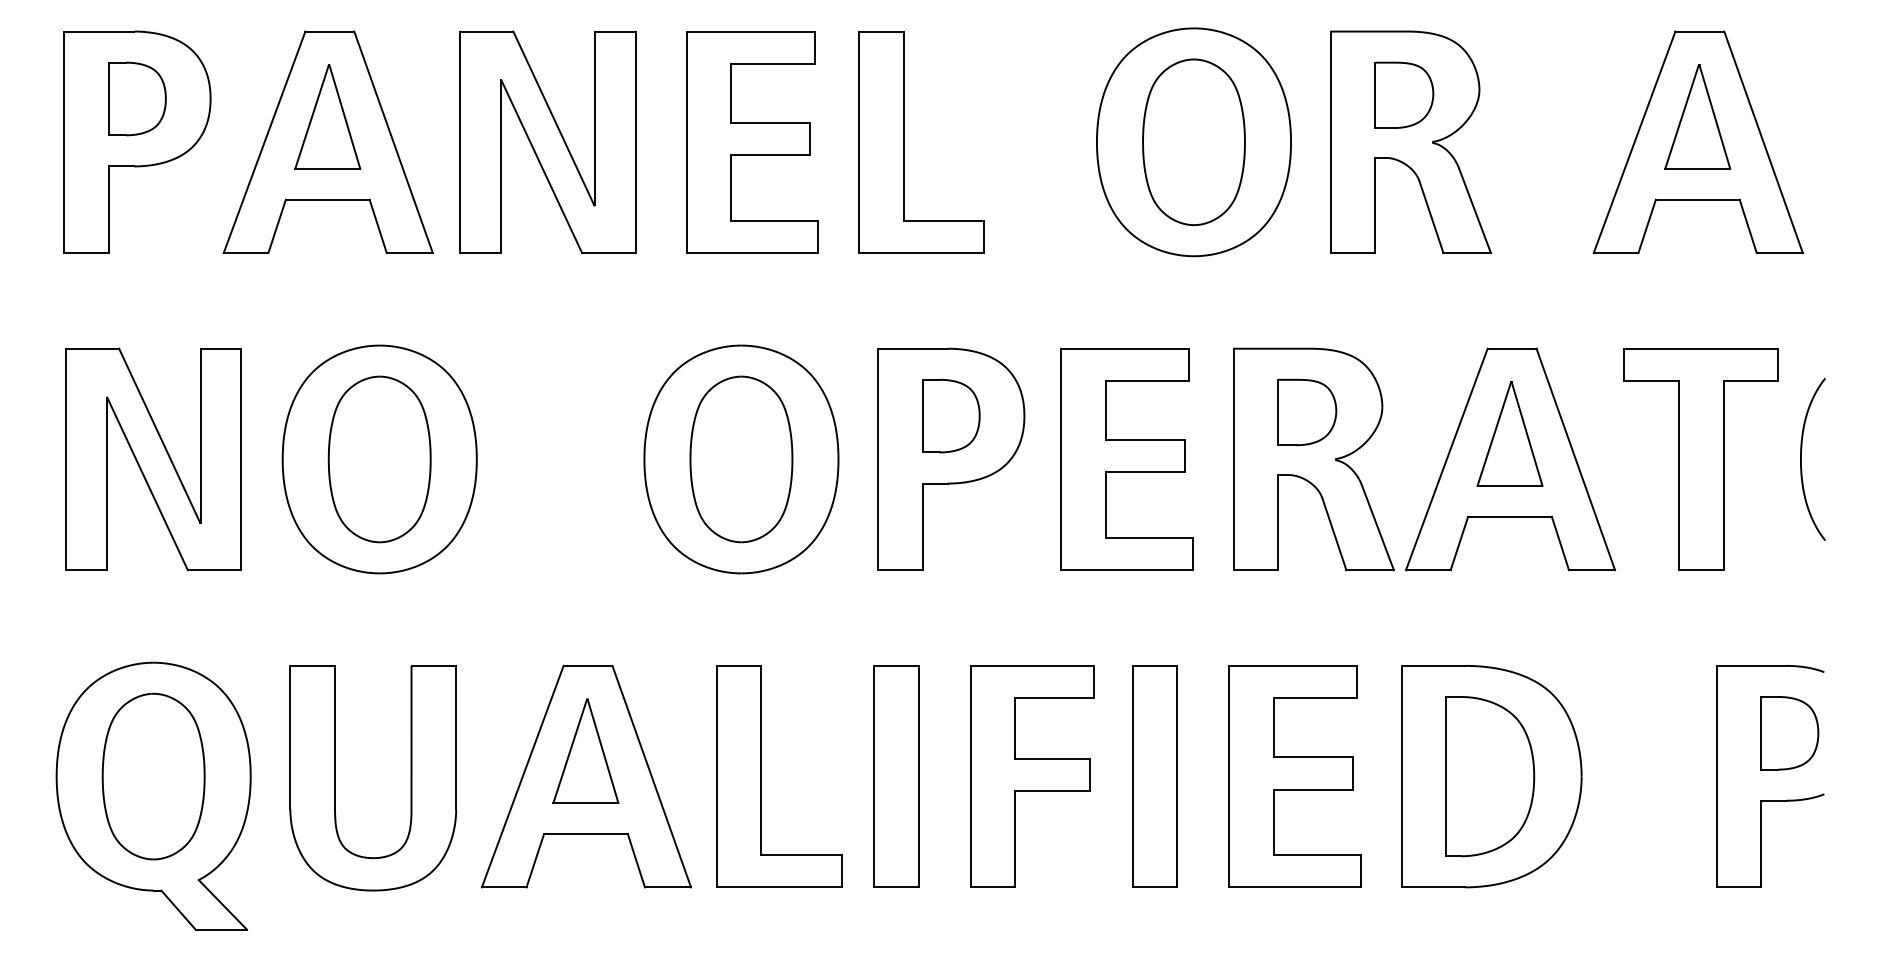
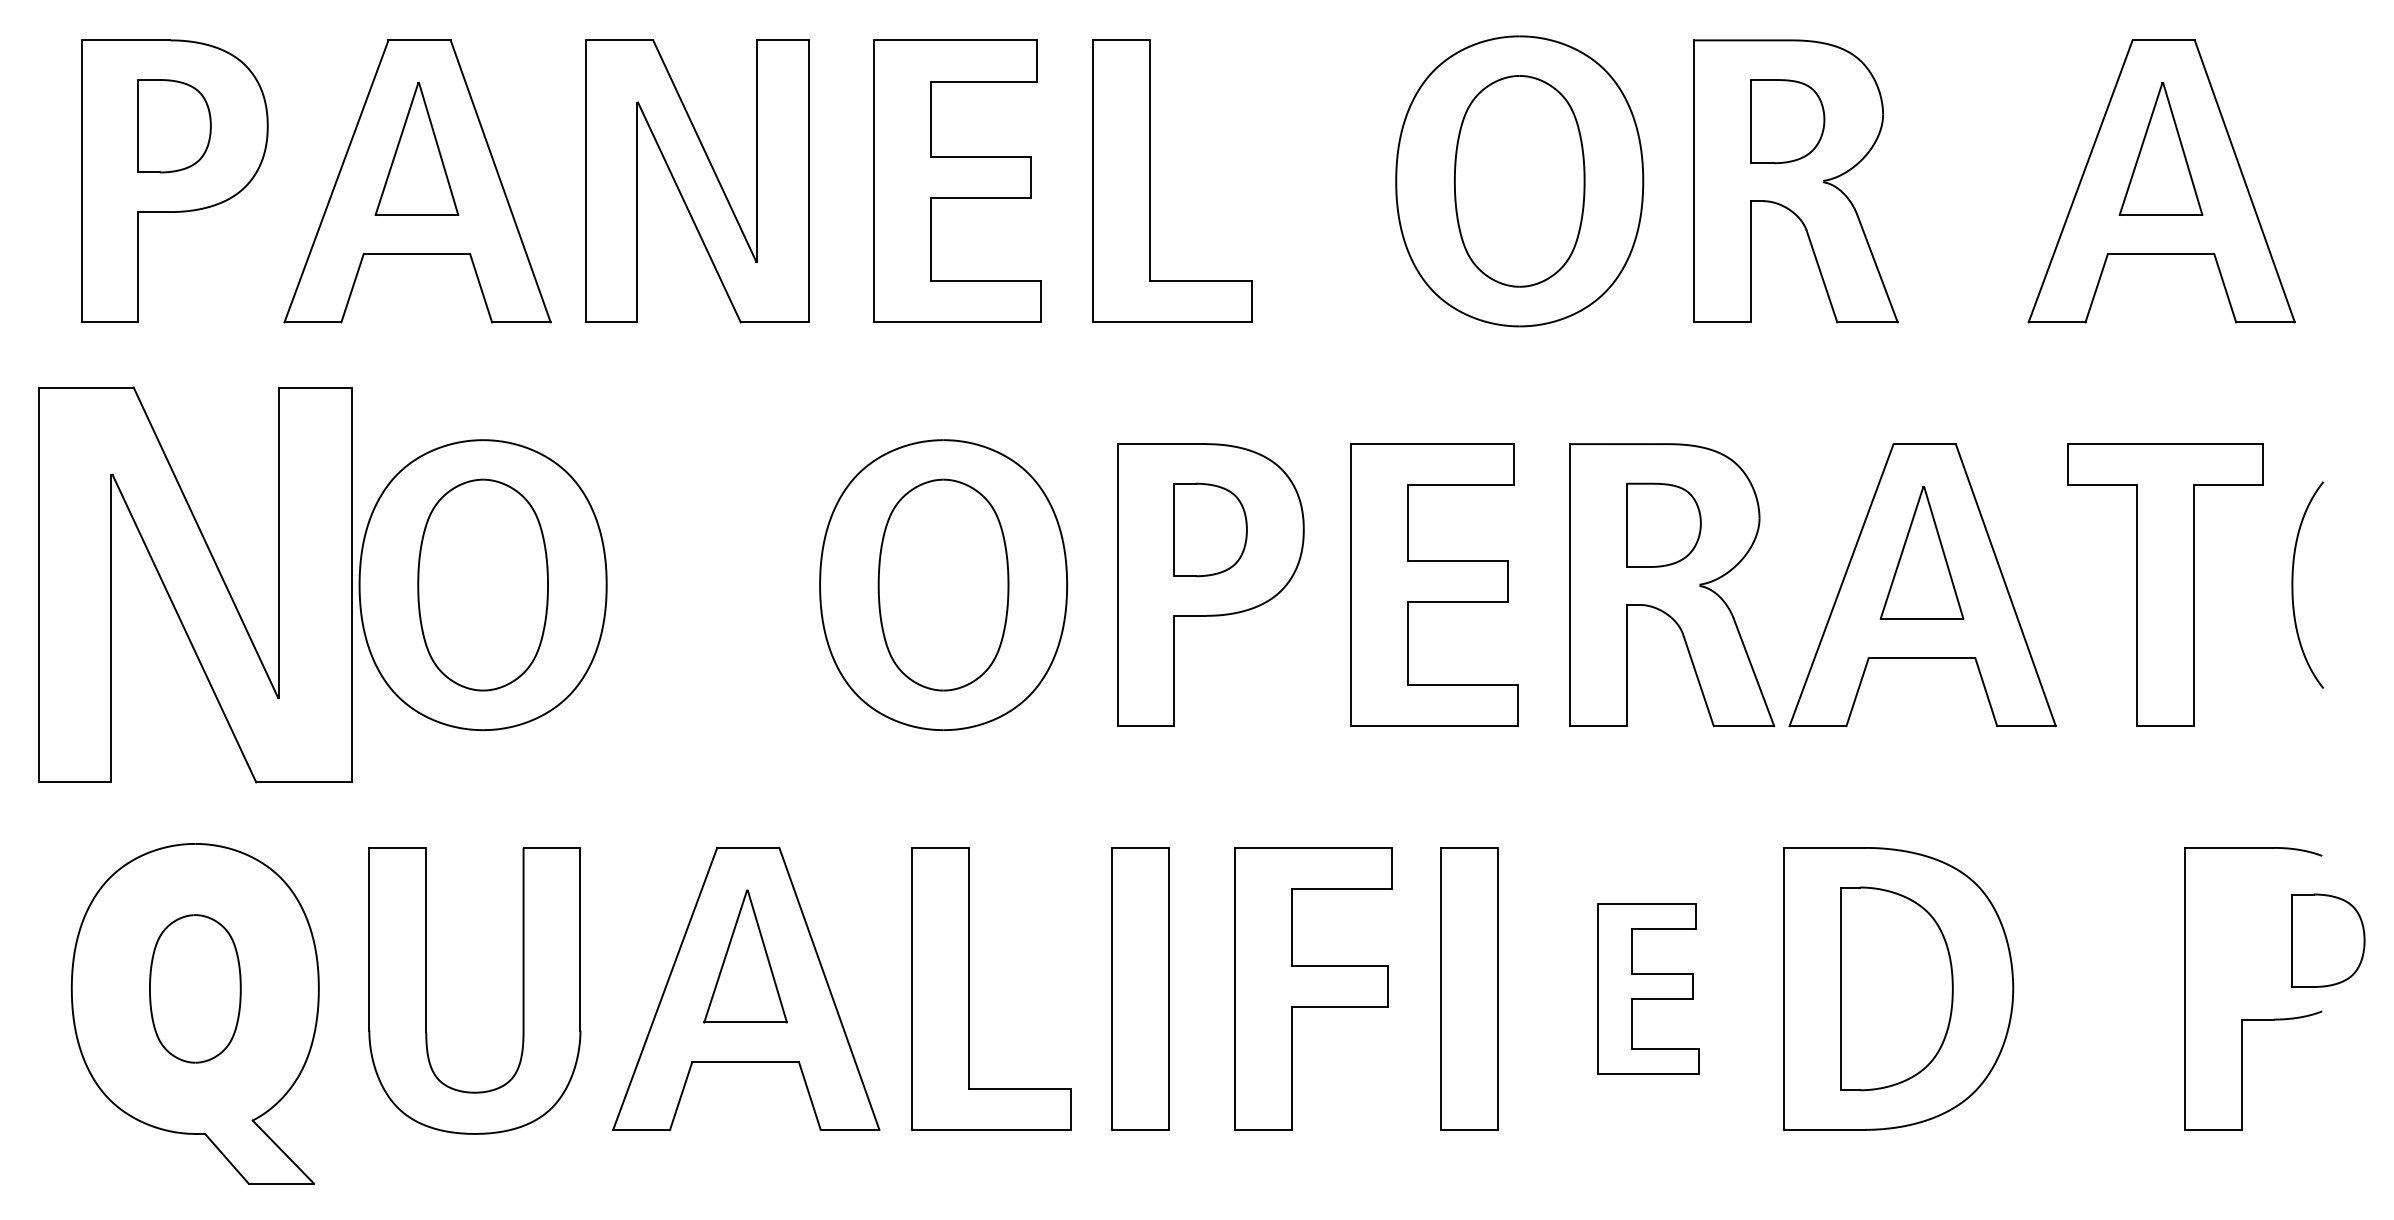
part: (153, 459) -> (195, 585), size x1.4
part: (1790, 733) -> (2328, 940), moved
part: (153, 776) -> (195, 988), size x0.7
part: (1295, 776) -> (1648, 988), size x0.6

